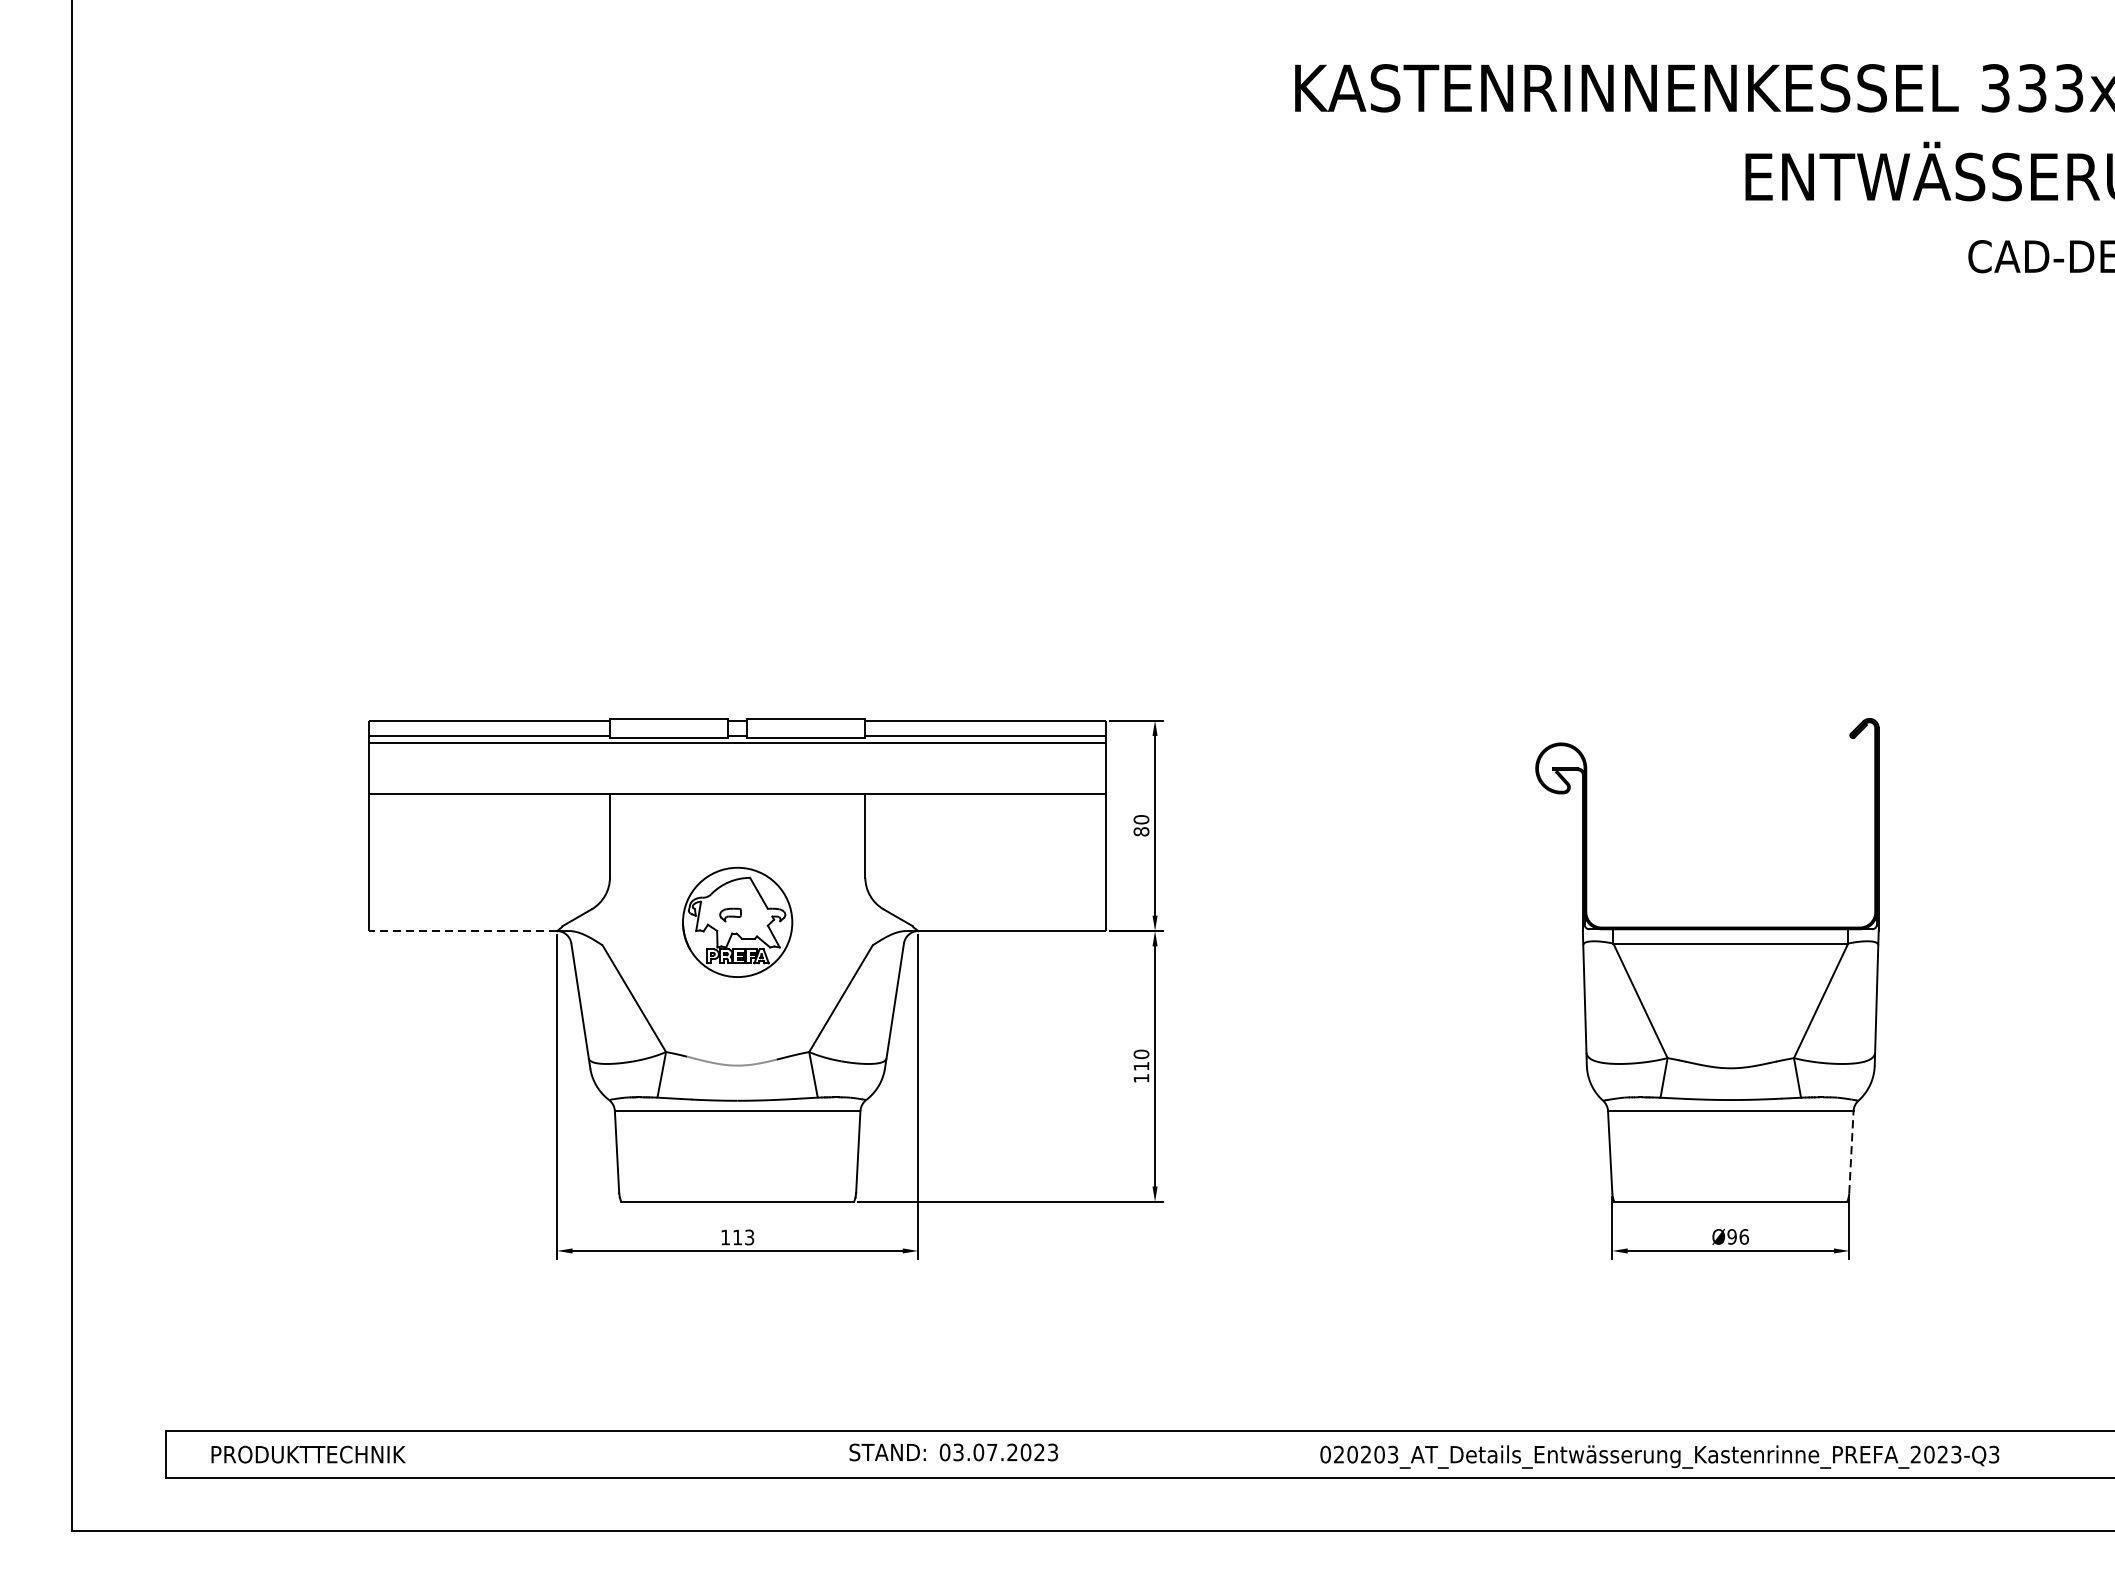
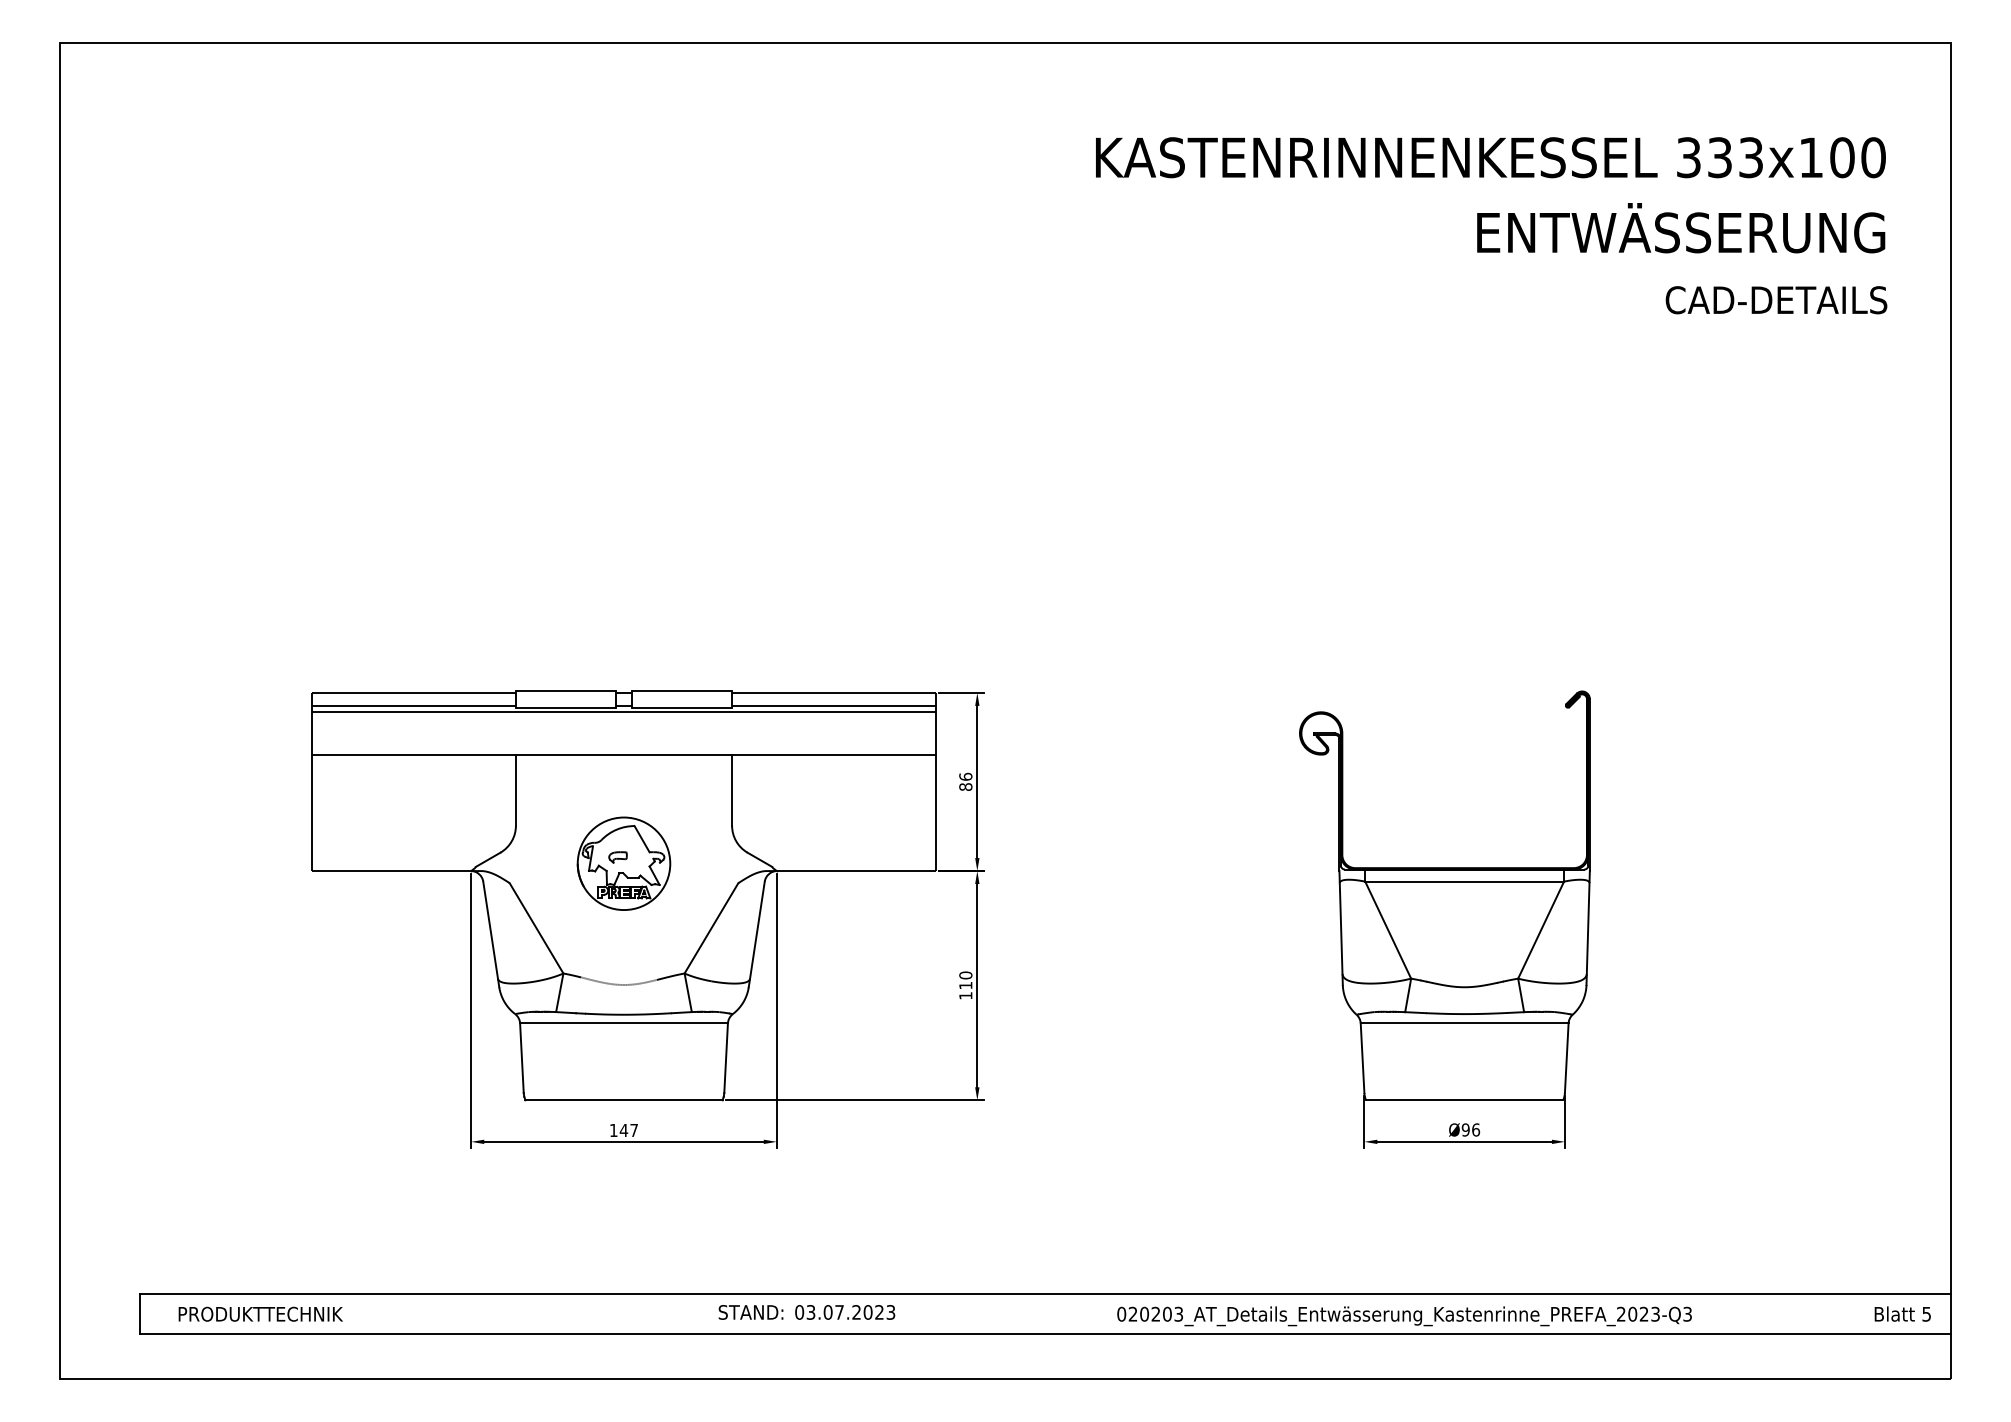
text: (1141, 819) -> (965, 776), 80 -> 86
line: (462, 931) -> (391, 871), dashed -> solid
line: (1851, 1152) -> (1566, 1058), dashed -> solid
text: (742, 1237) -> (628, 1130), 113 -> 147

